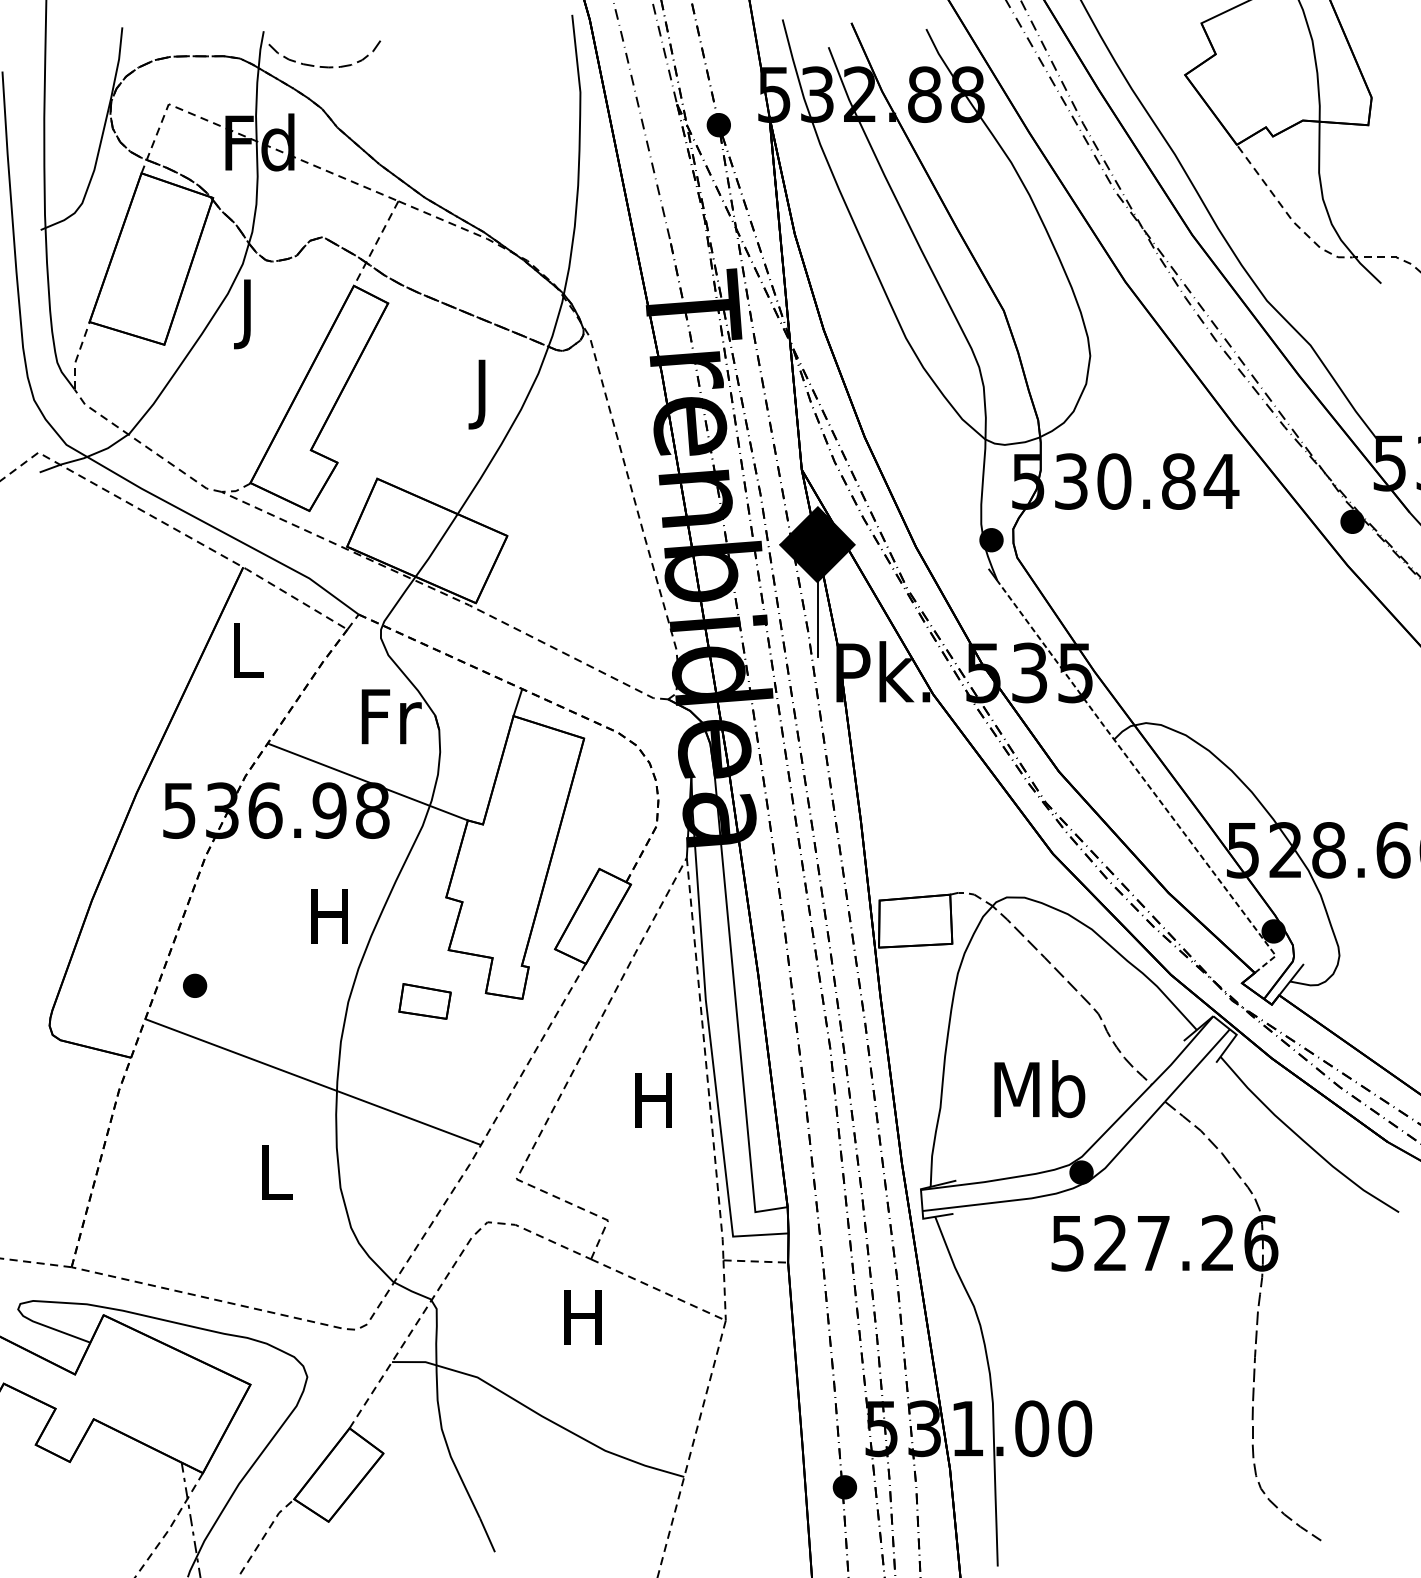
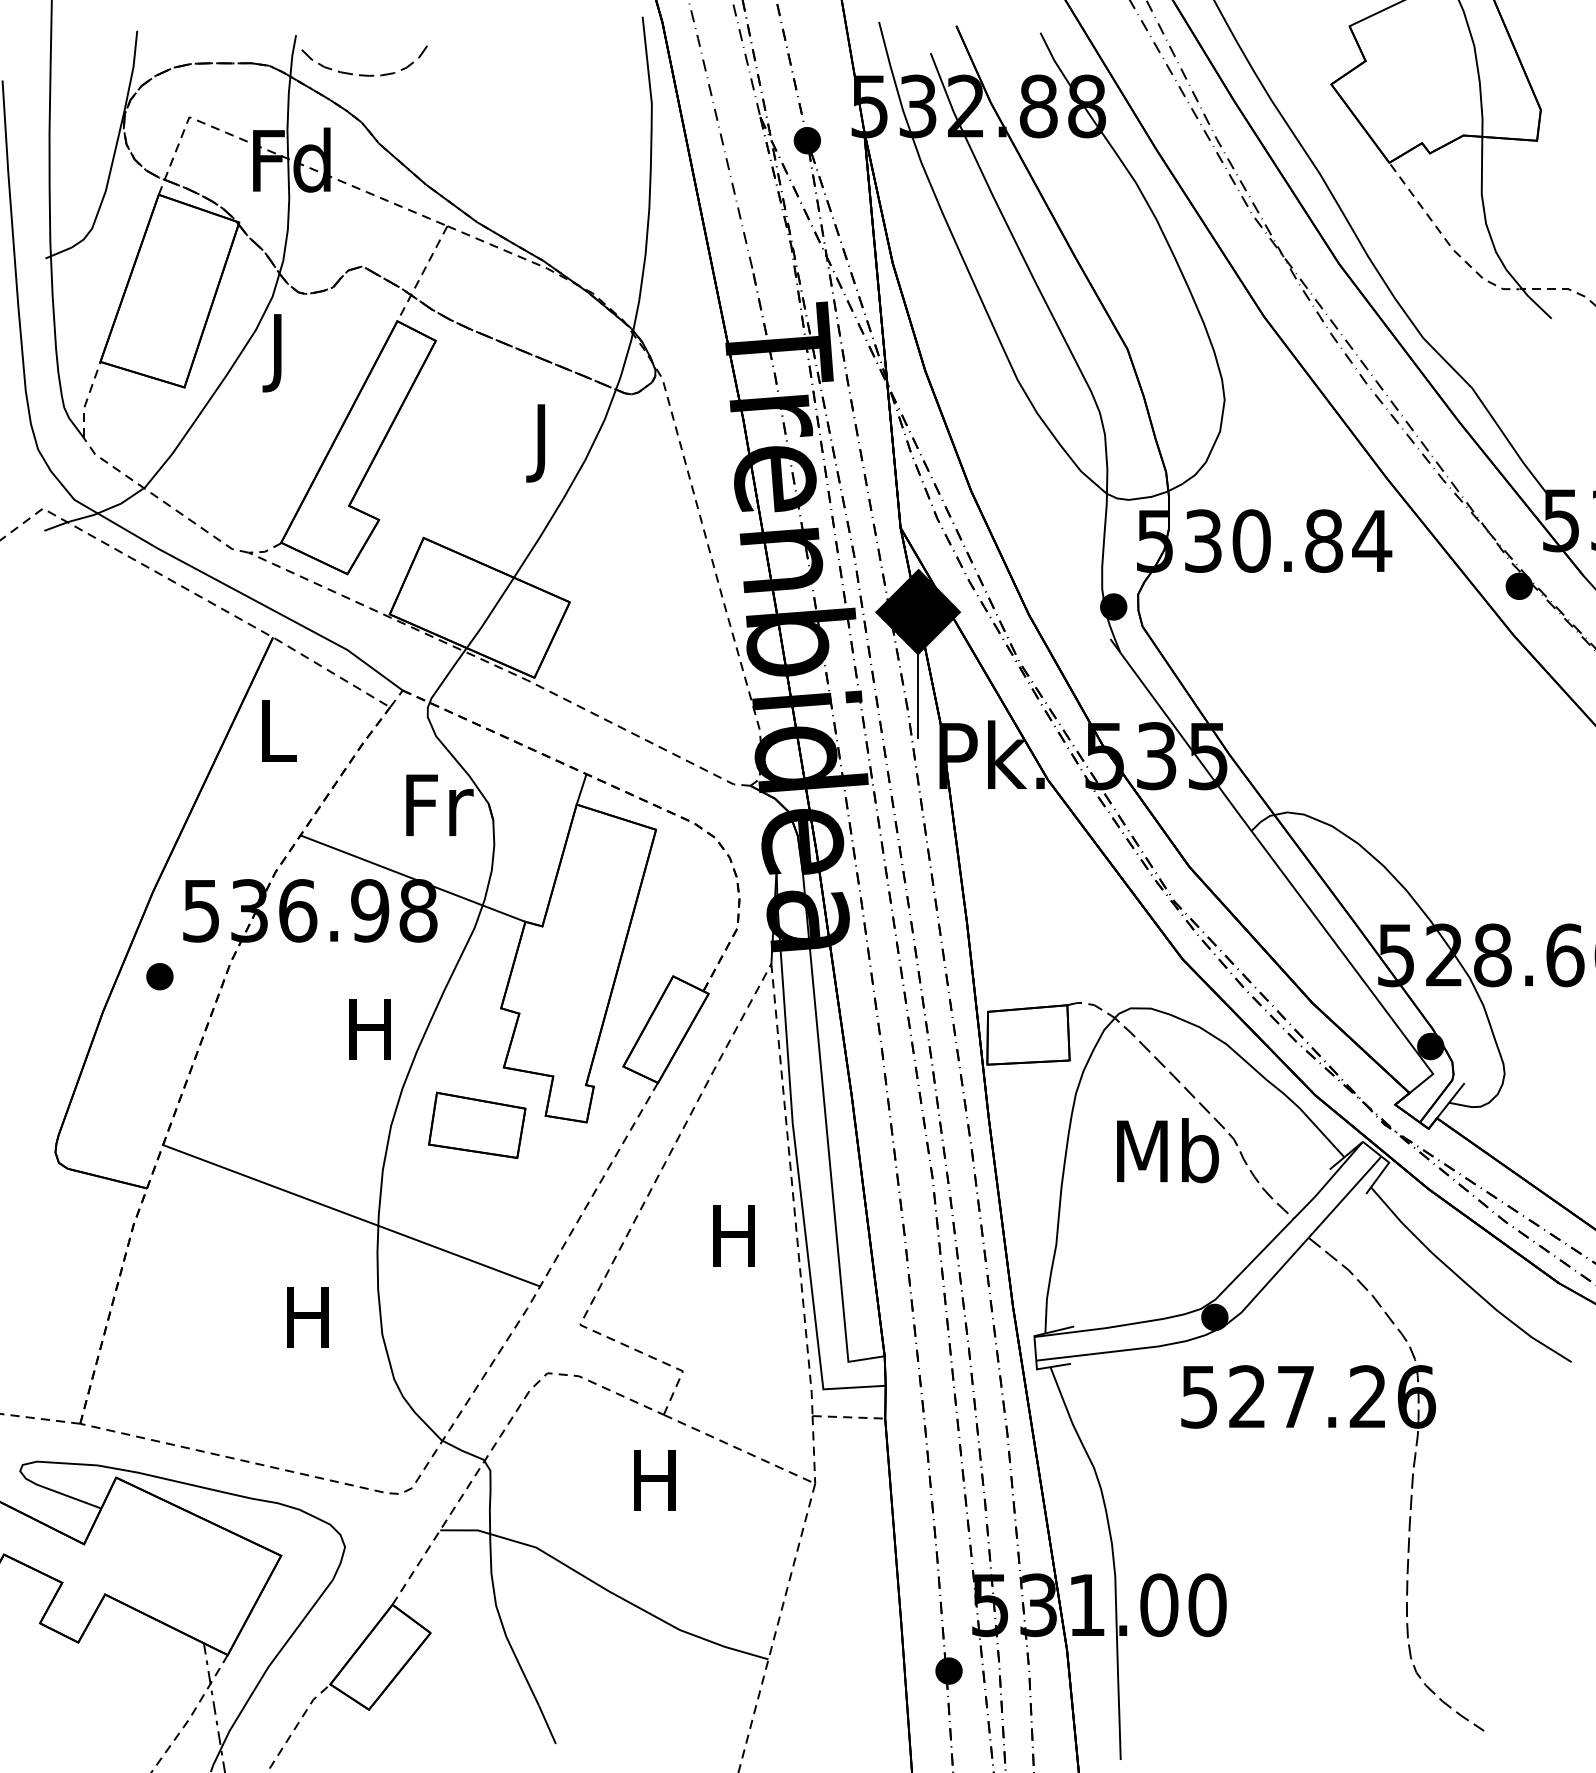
line: (1143, 779) -> (1284, 875), dashed -> solid
part: (194, 985) -> (159, 976), moved
part: (425, 1000) -> (477, 1124), size x1.67
text: (1039, 1088) -> (1167, 1150), moved
text: (273, 1172) -> (307, 1317), L -> H

